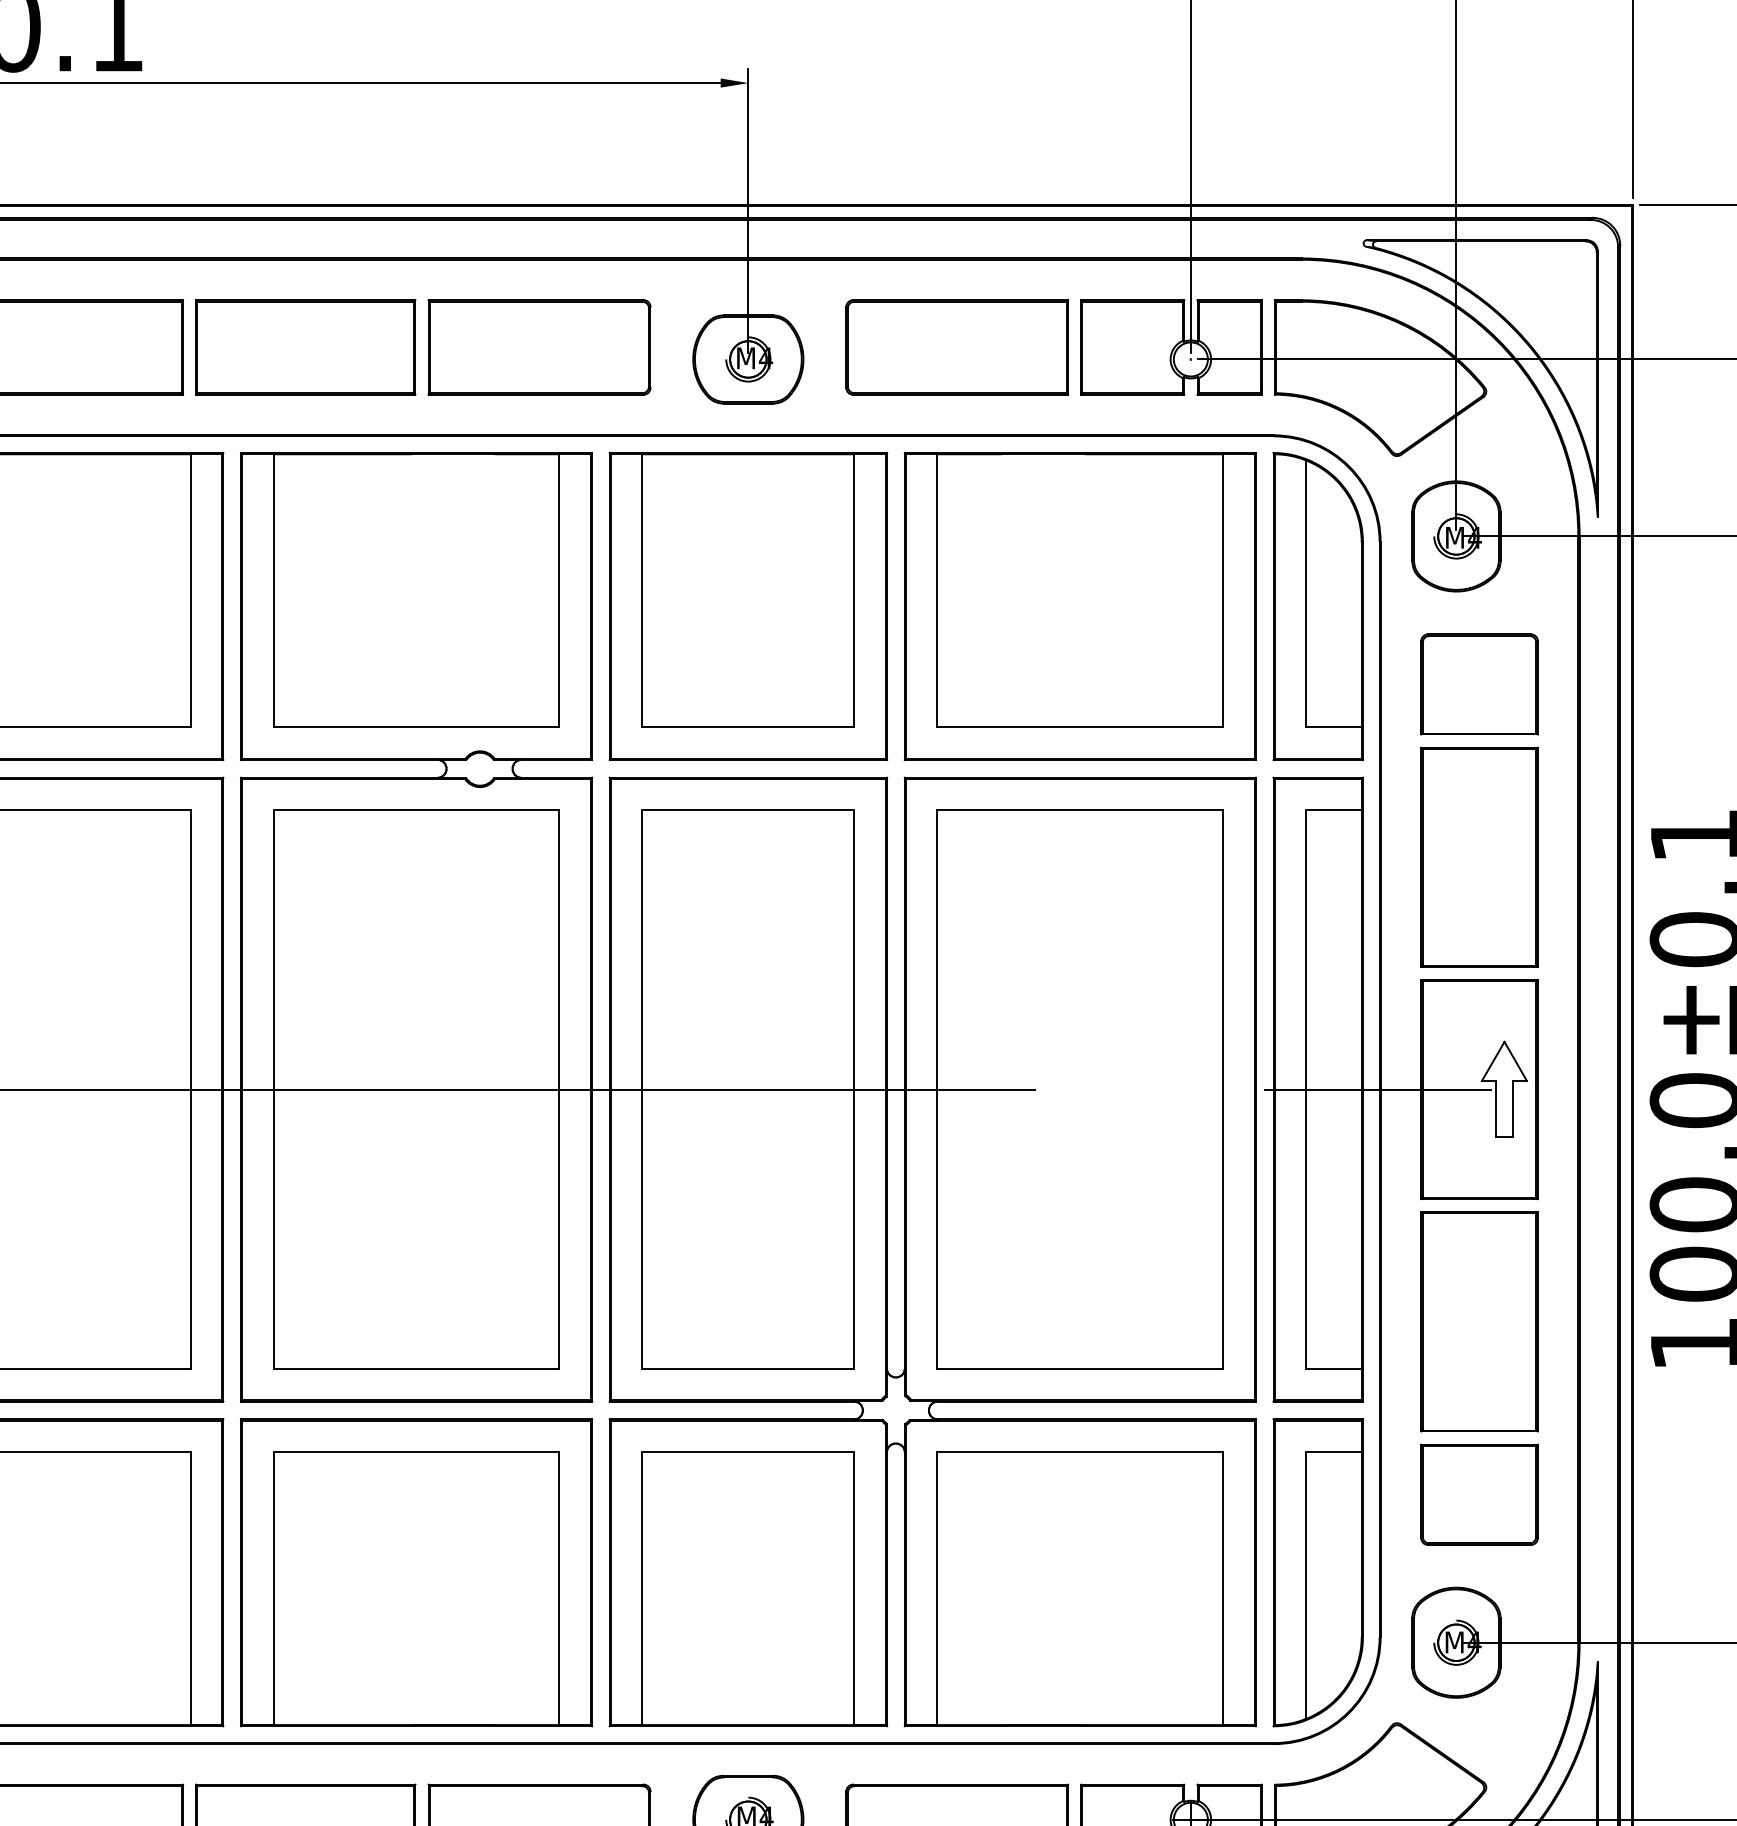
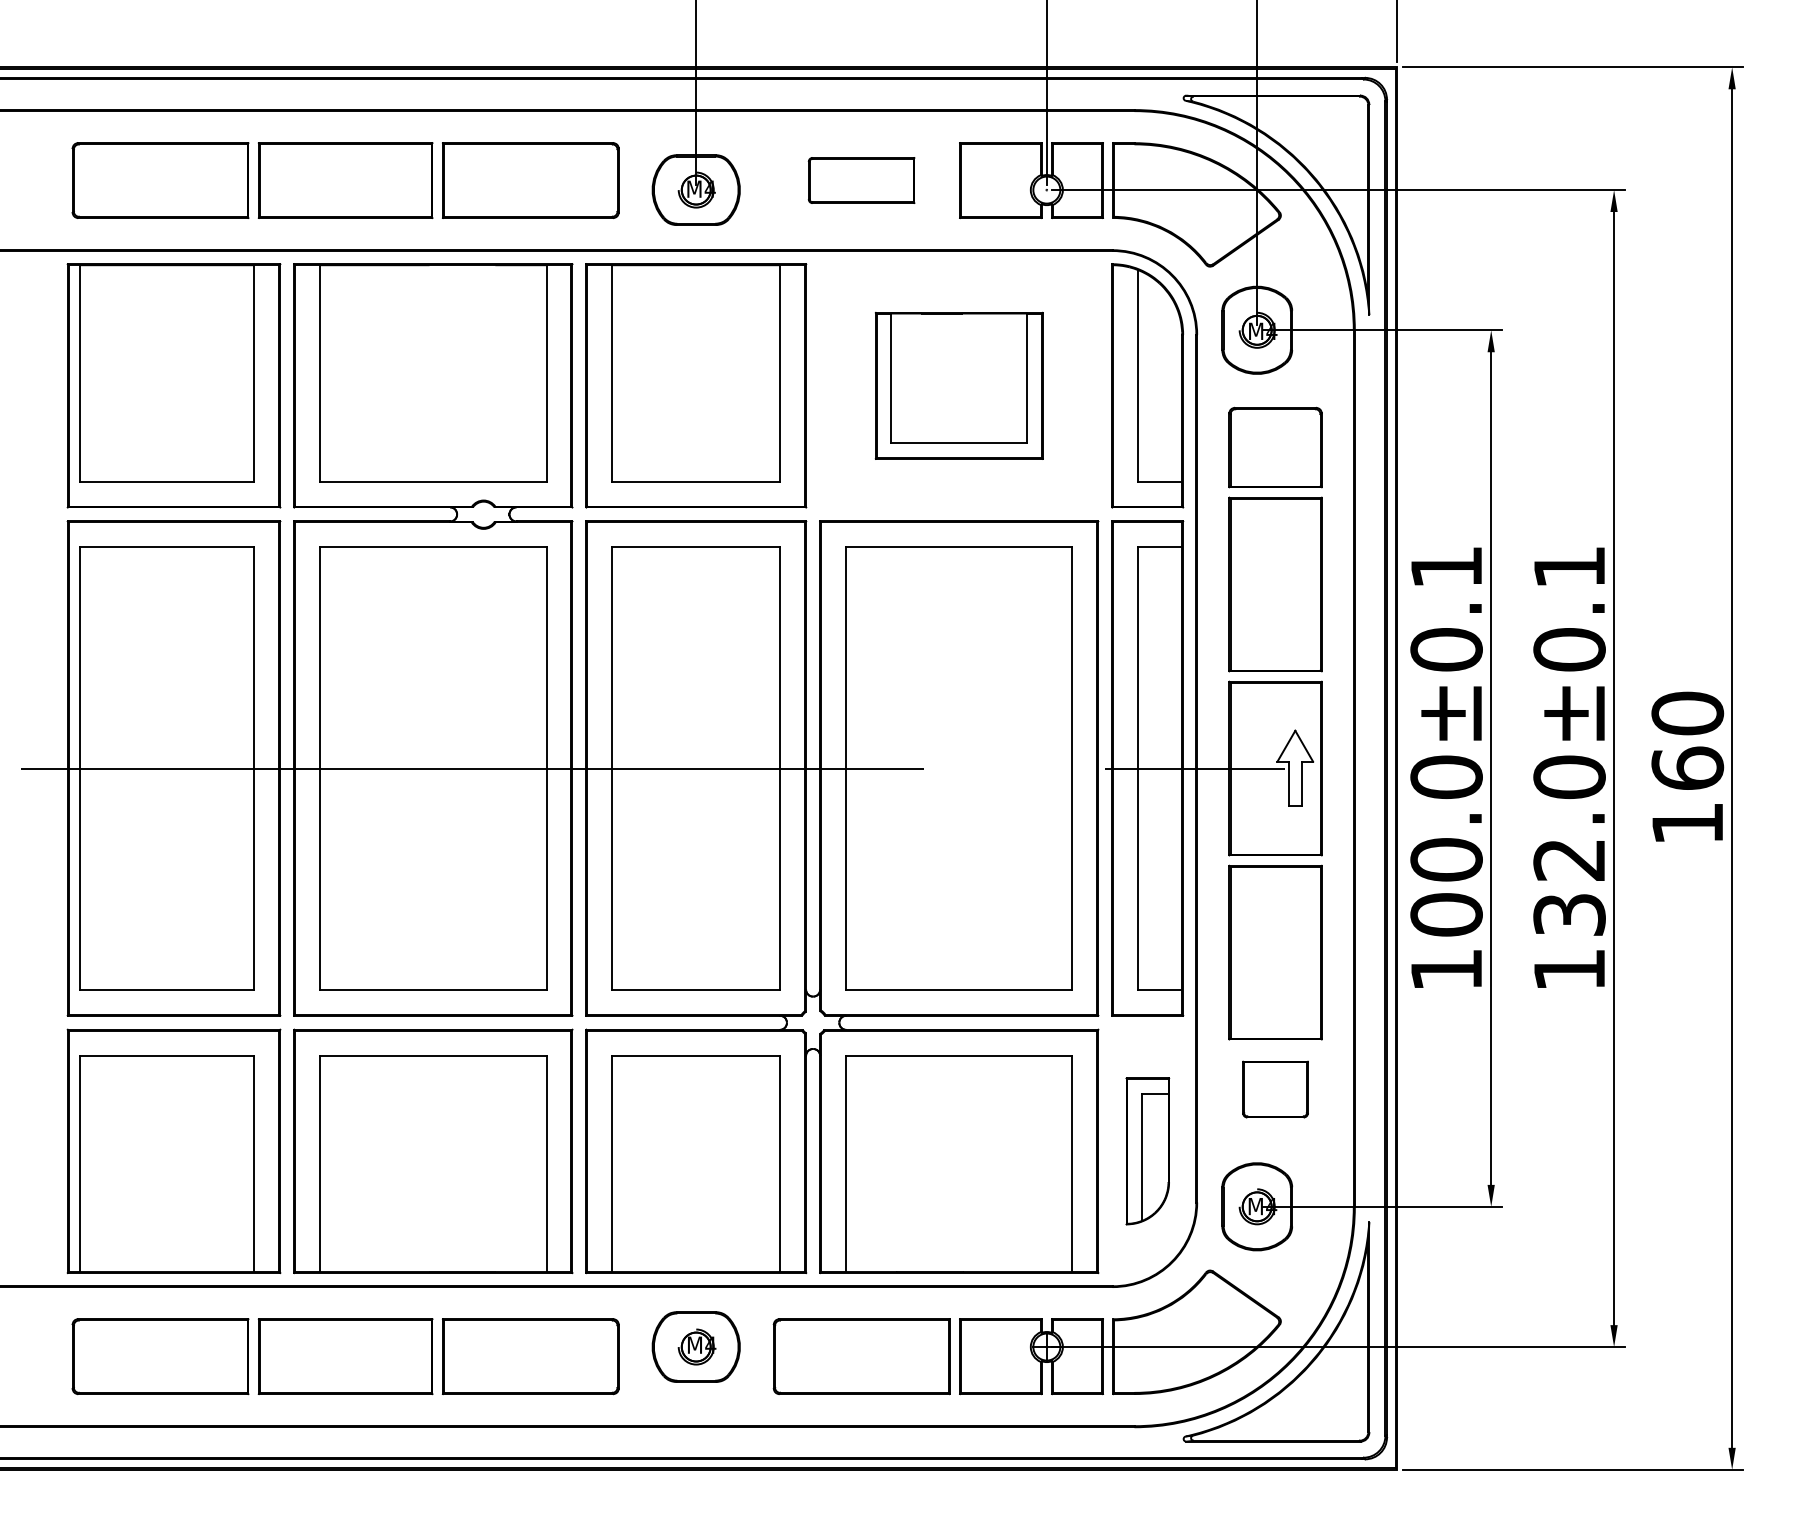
part: (956, 347) -> (861, 180), size x0.6
part: (1080, 606) -> (959, 385), size x0.6
part: (1479, 1494) -> (1275, 1089), size x0.7
part: (1317, 1572) -> (1147, 1151), size x0.6

